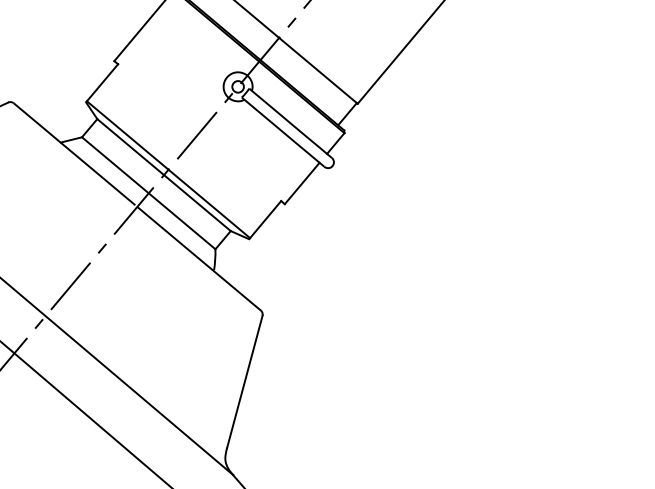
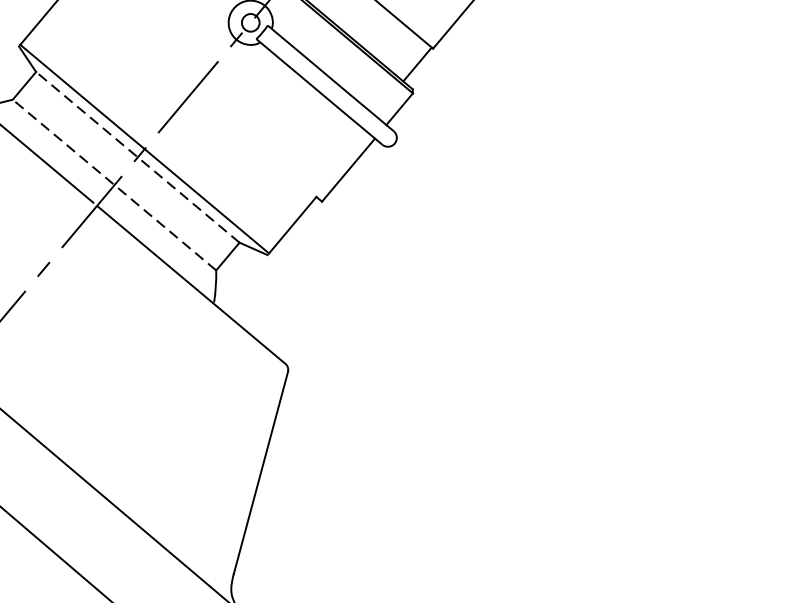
line: (163, 174) -> (137, 156), solid -> dashed
line: (148, 192) -> (114, 183), solid -> dashed

